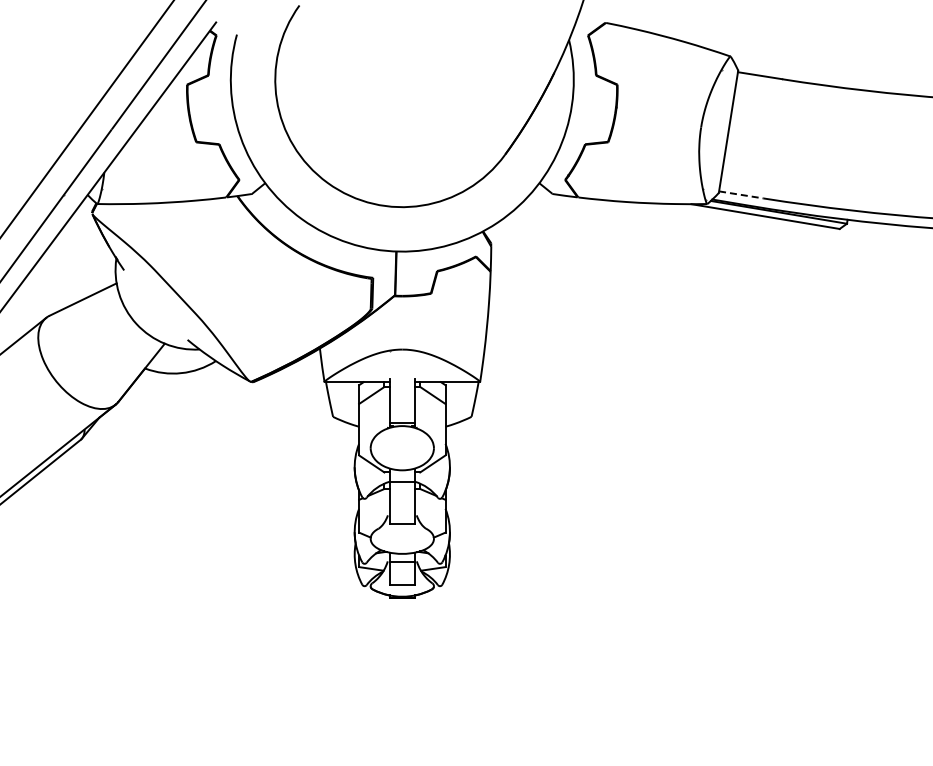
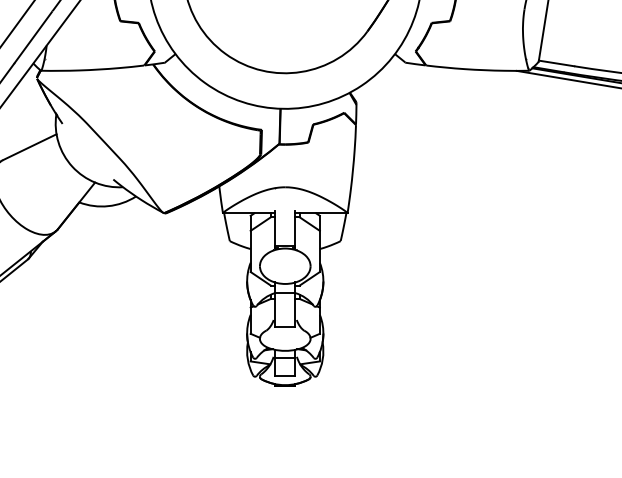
line: (741, 194) -> (556, 63), dashed -> solid

